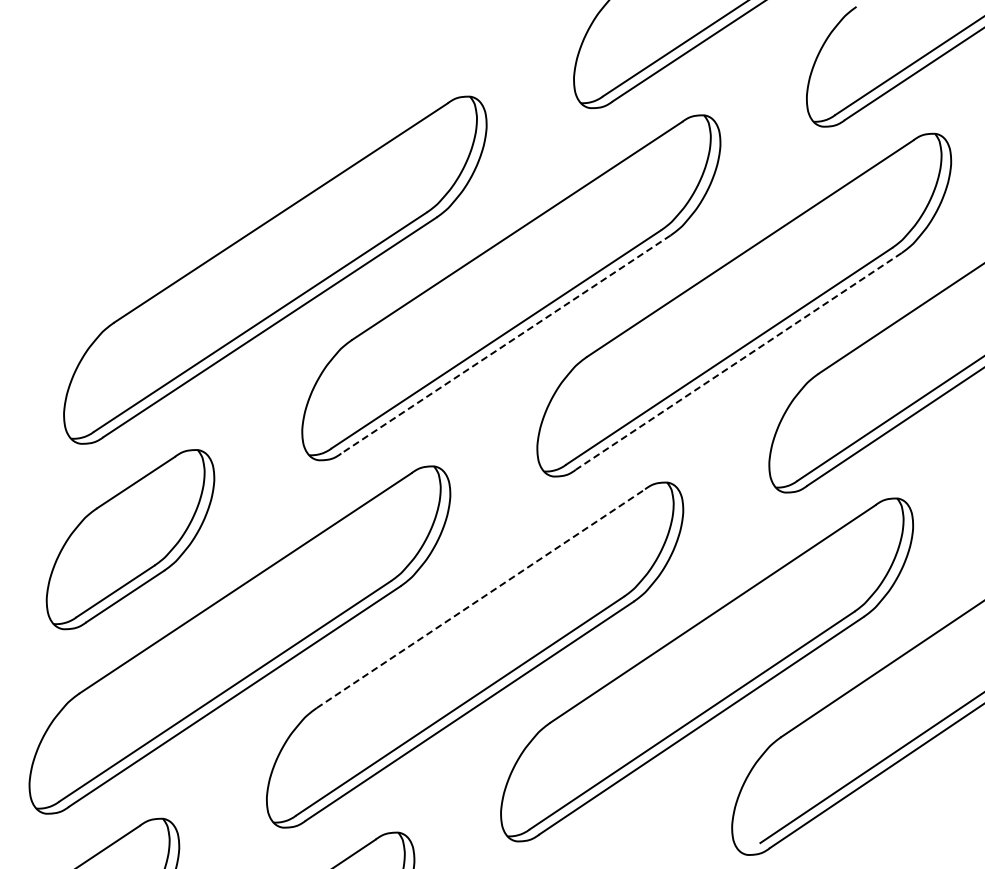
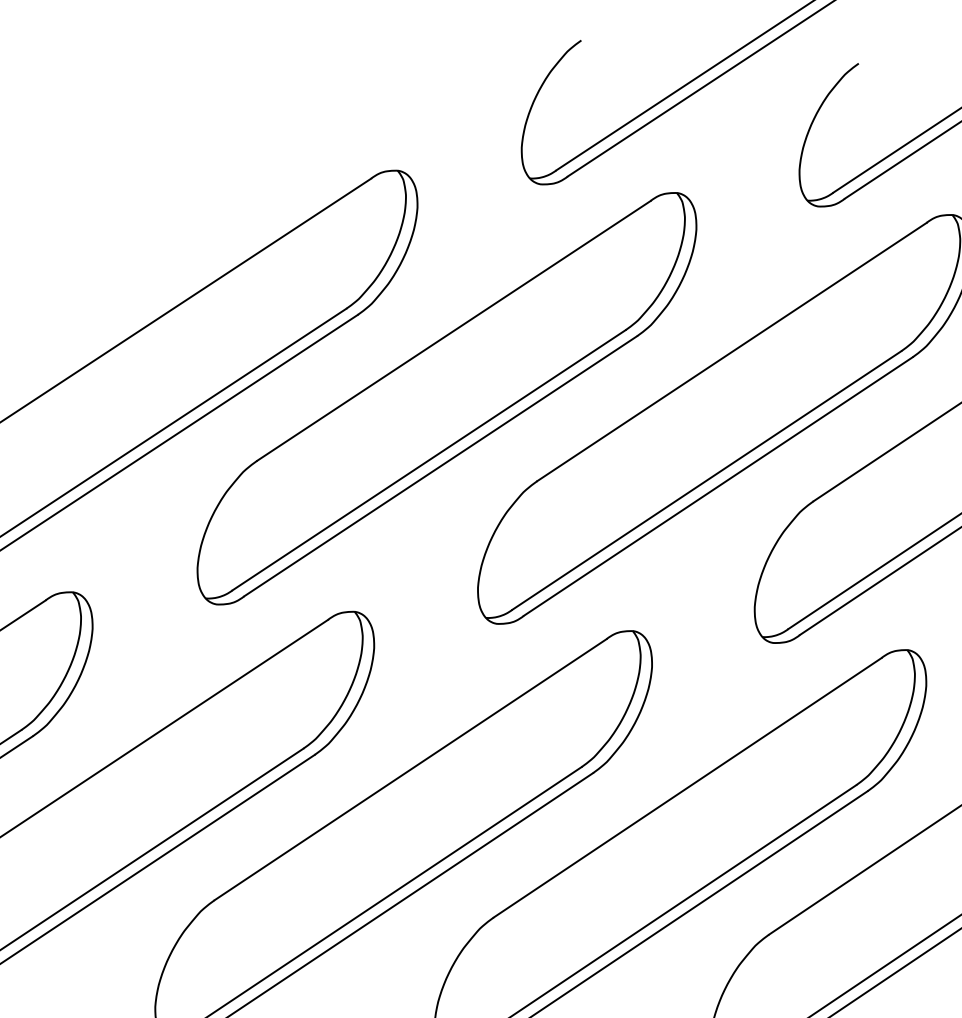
line: (505, 344) -> (439, 466), dashed -> solid
line: (738, 361) -> (717, 486), dashed -> solid
line: (481, 598) -> (411, 769), dashed -> solid

